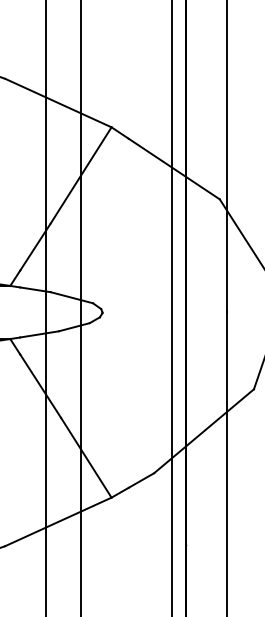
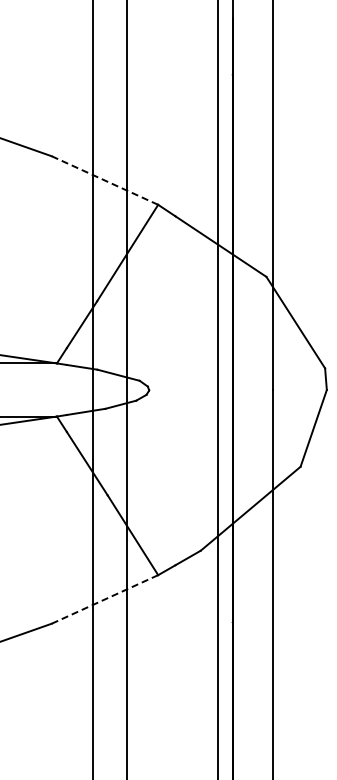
line: (57, 103) -> (104, 180), solid -> dashed
line: (57, 522) -> (104, 599), solid -> dashed

